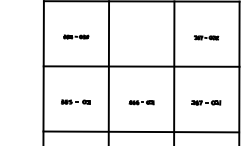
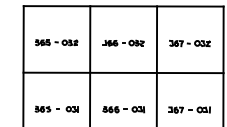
part: (76, 36) -> (57, 42), size x1.67
part: (141, 37) -> (123, 43), added
part: (206, 37) -> (189, 43), size x1.67
part: (75, 101) -> (56, 108), size x1.43
part: (141, 102) -> (123, 109), size x1.67
part: (206, 102) -> (189, 109), size x1.43

